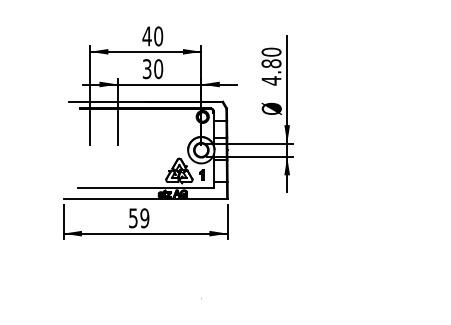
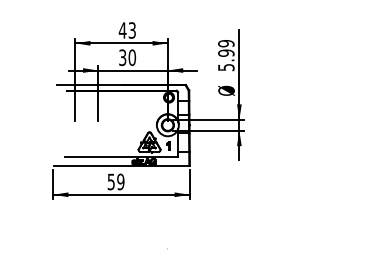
text: (158, 36) -> (132, 30), 40 -> 43
text: (271, 66) -> (226, 55), 4.80 -> 5.99

